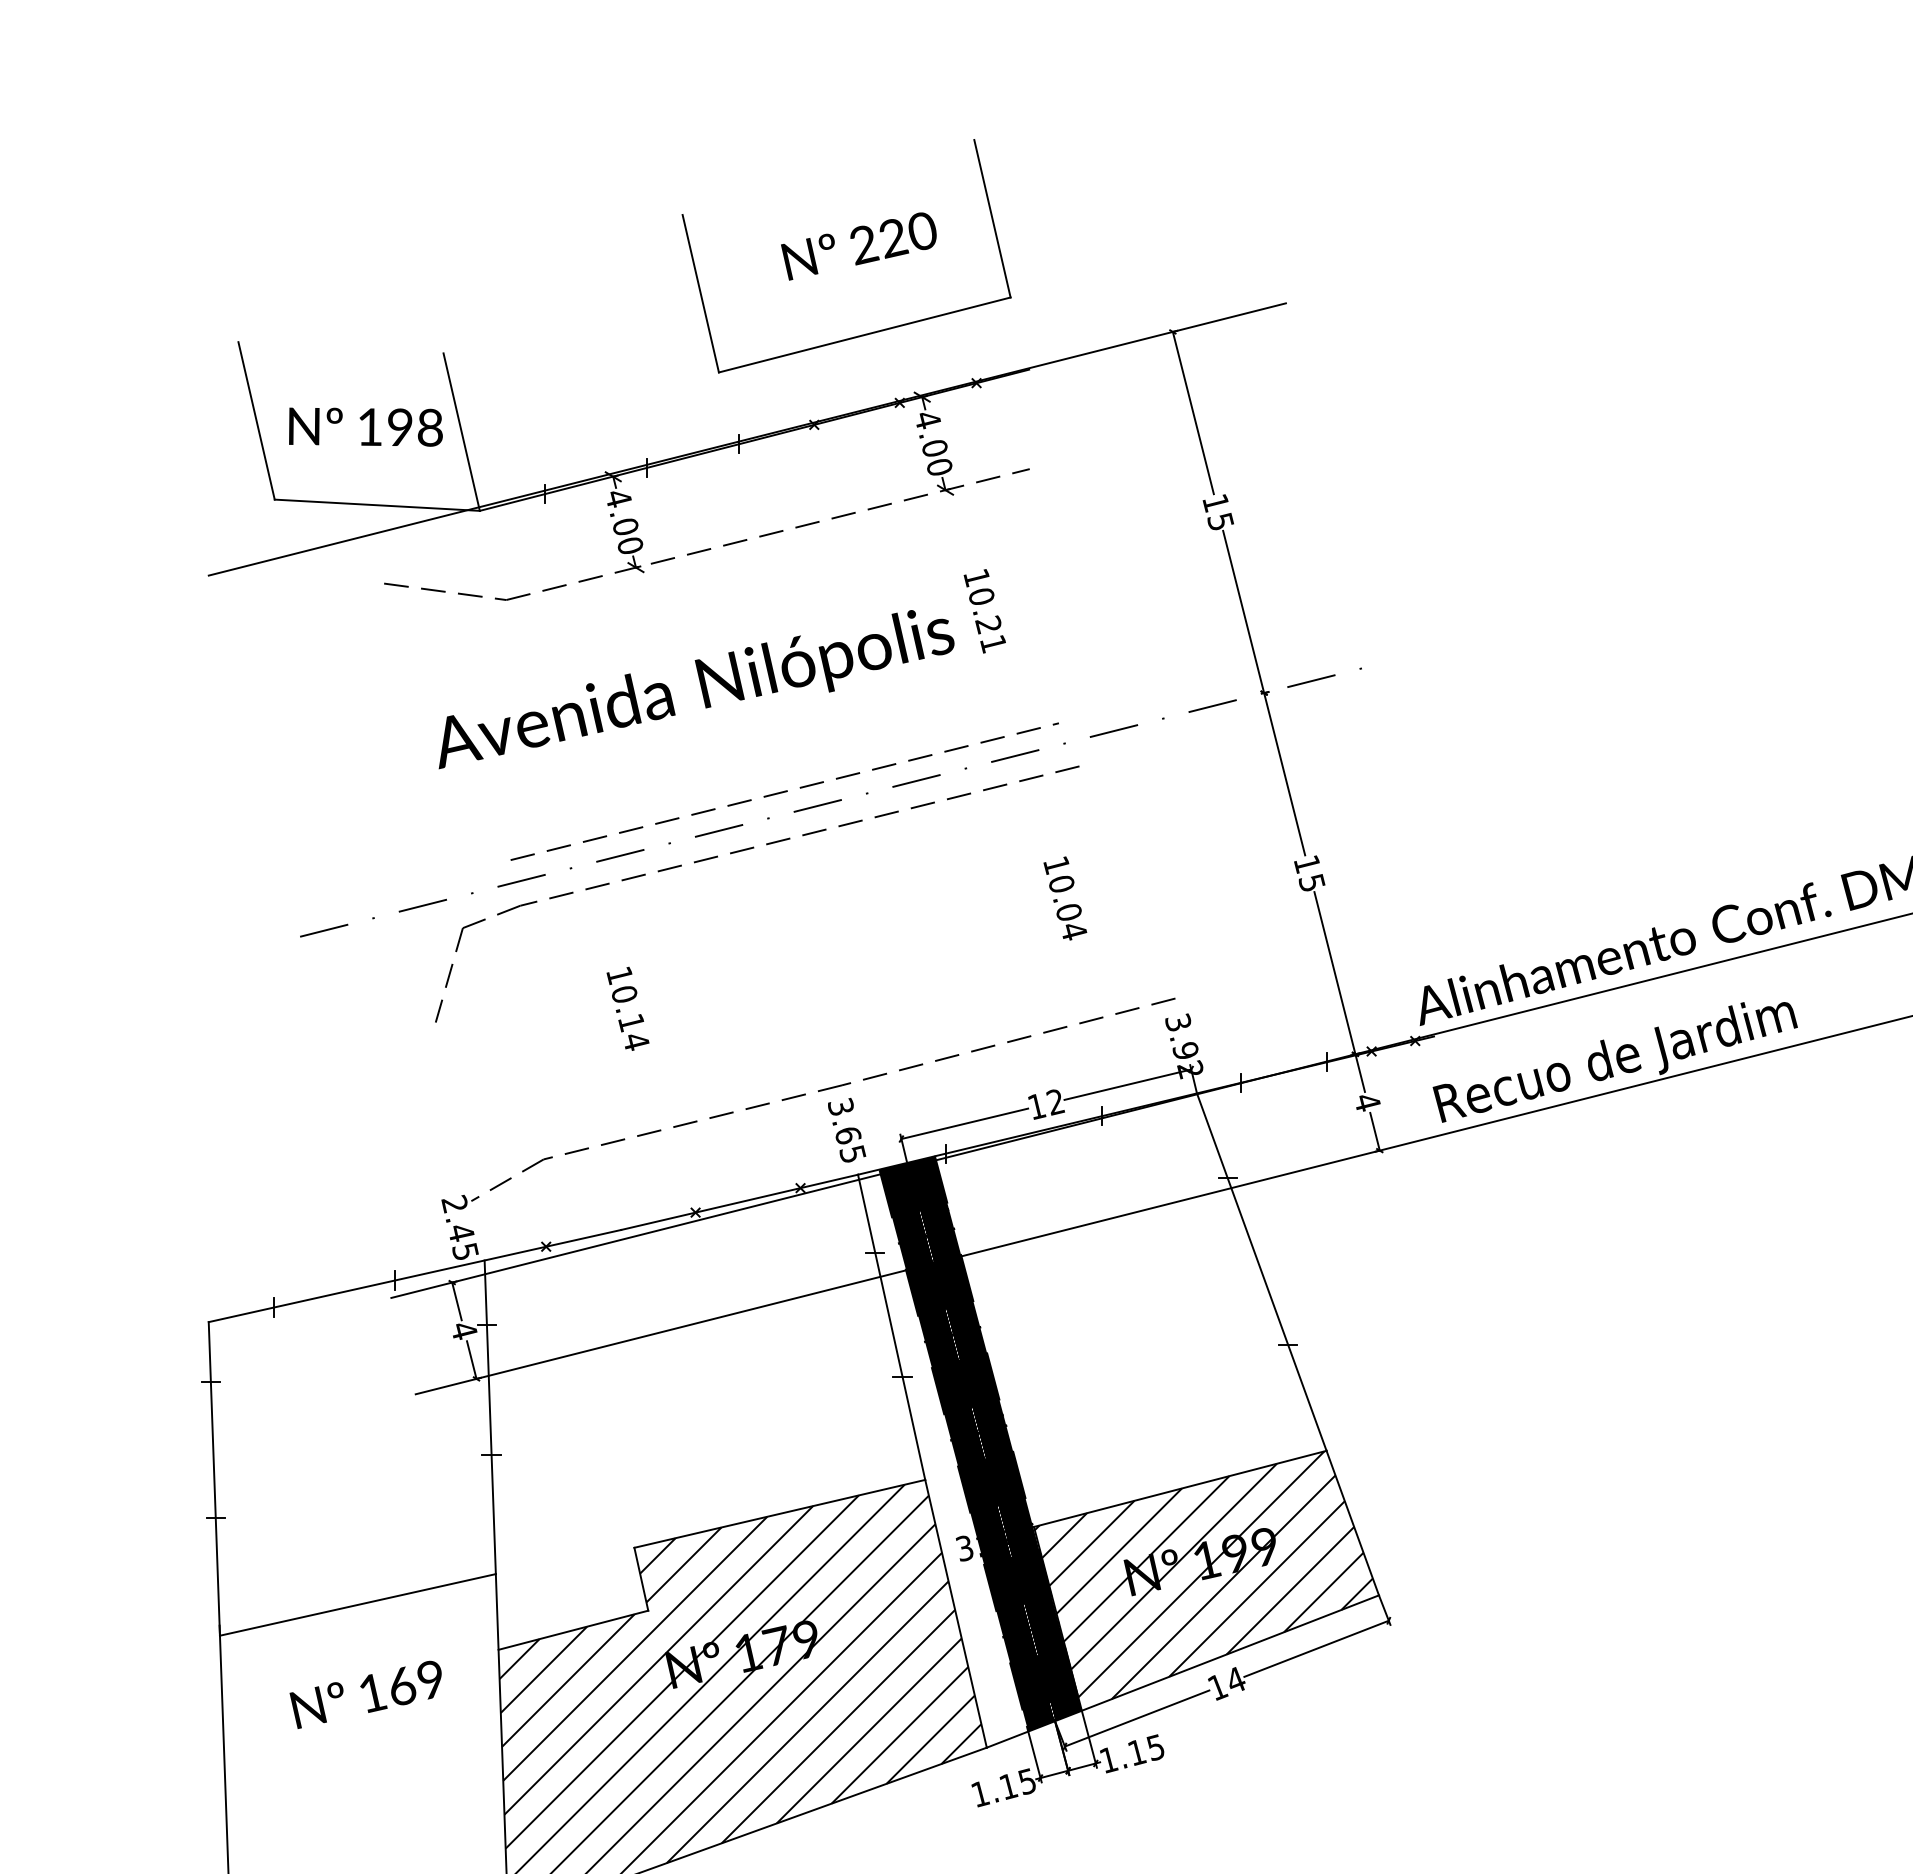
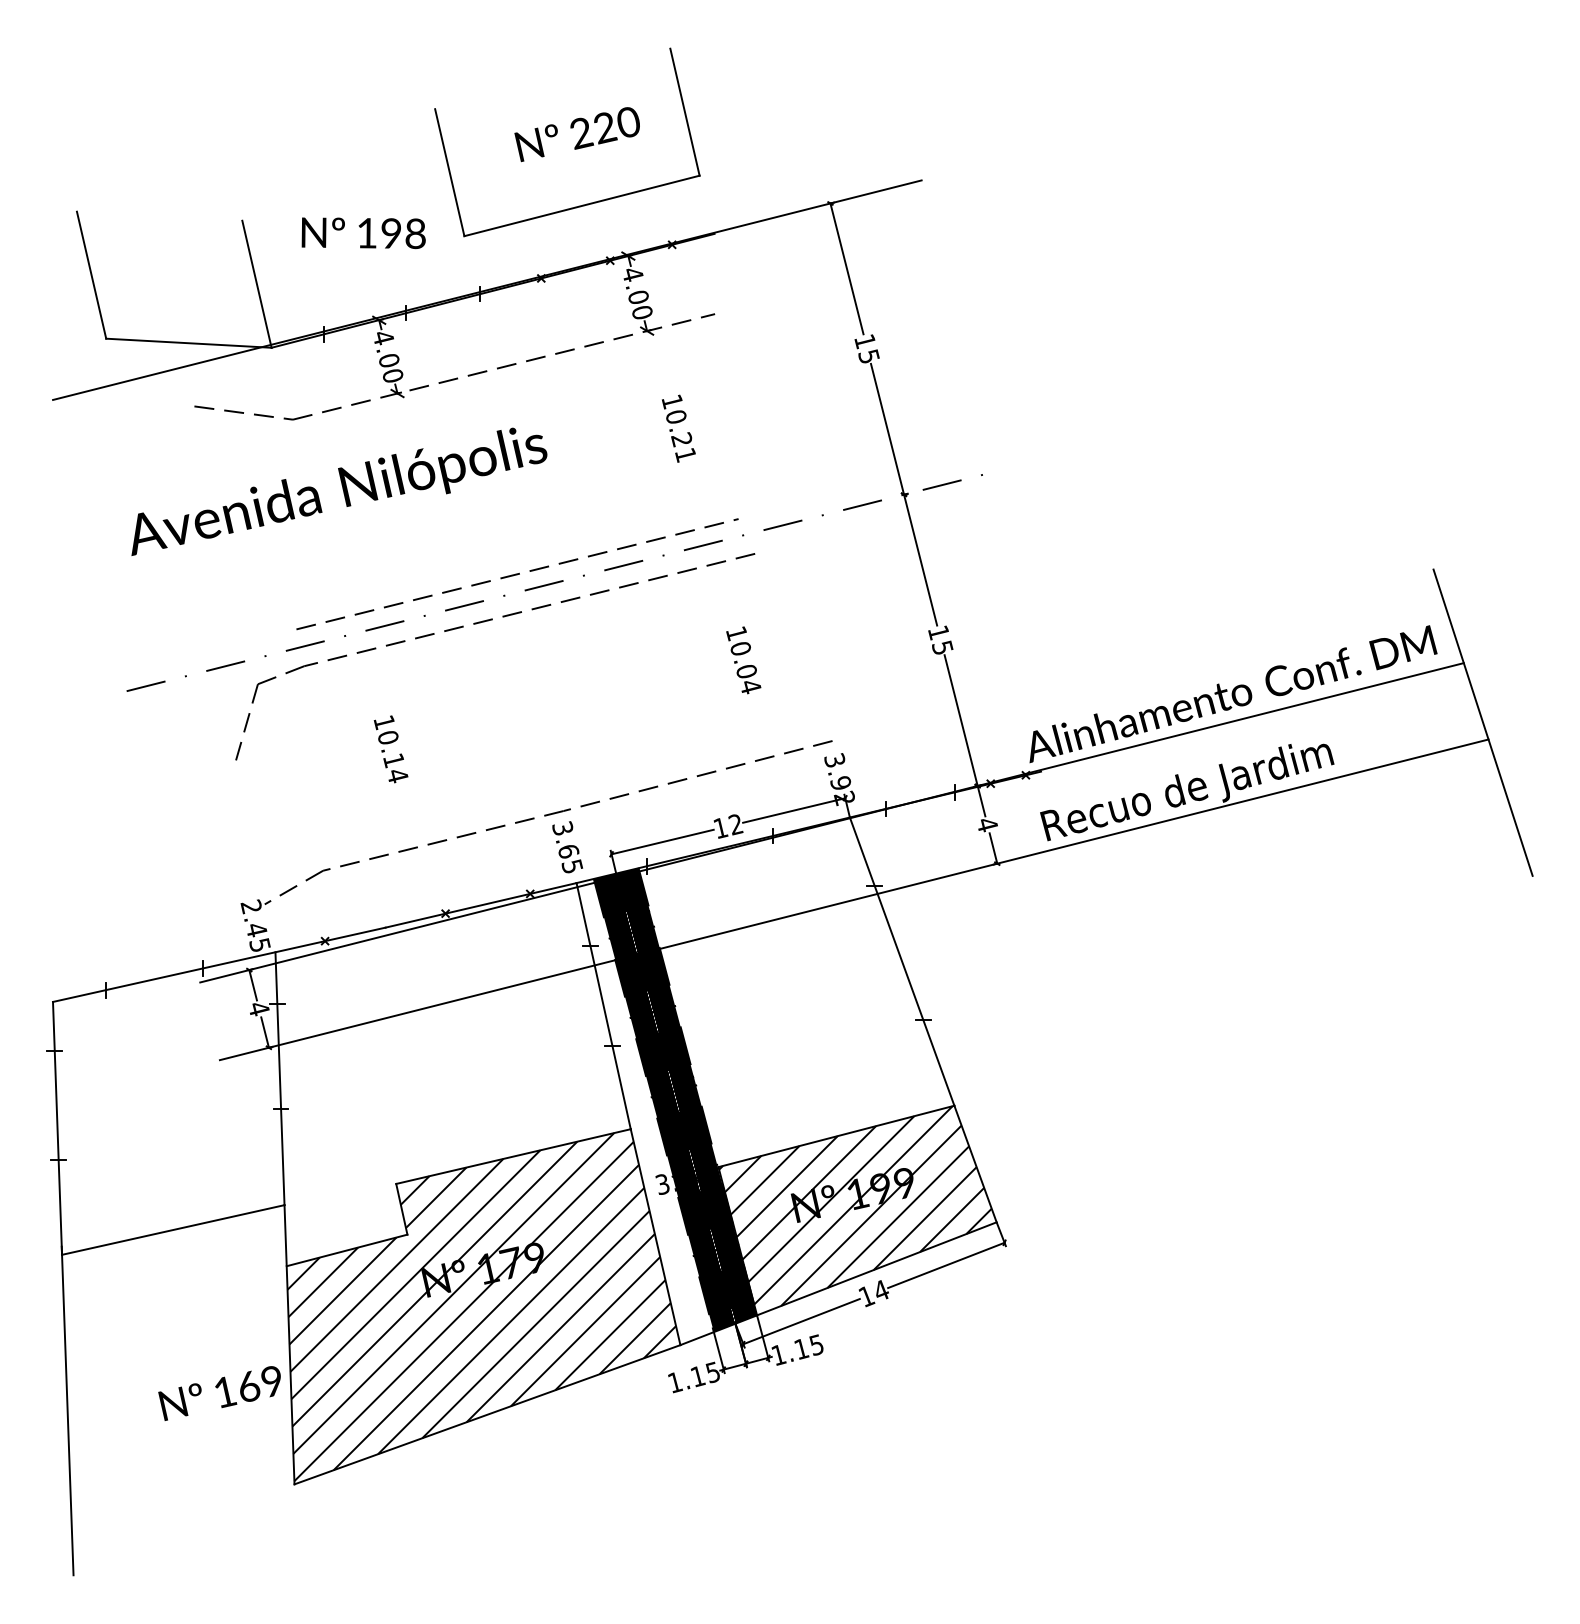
text: (365, 427) -> (363, 233), moved
text: (696, 689) -> (339, 491), moved
text: (365, 1694) -> (219, 1393), moved

